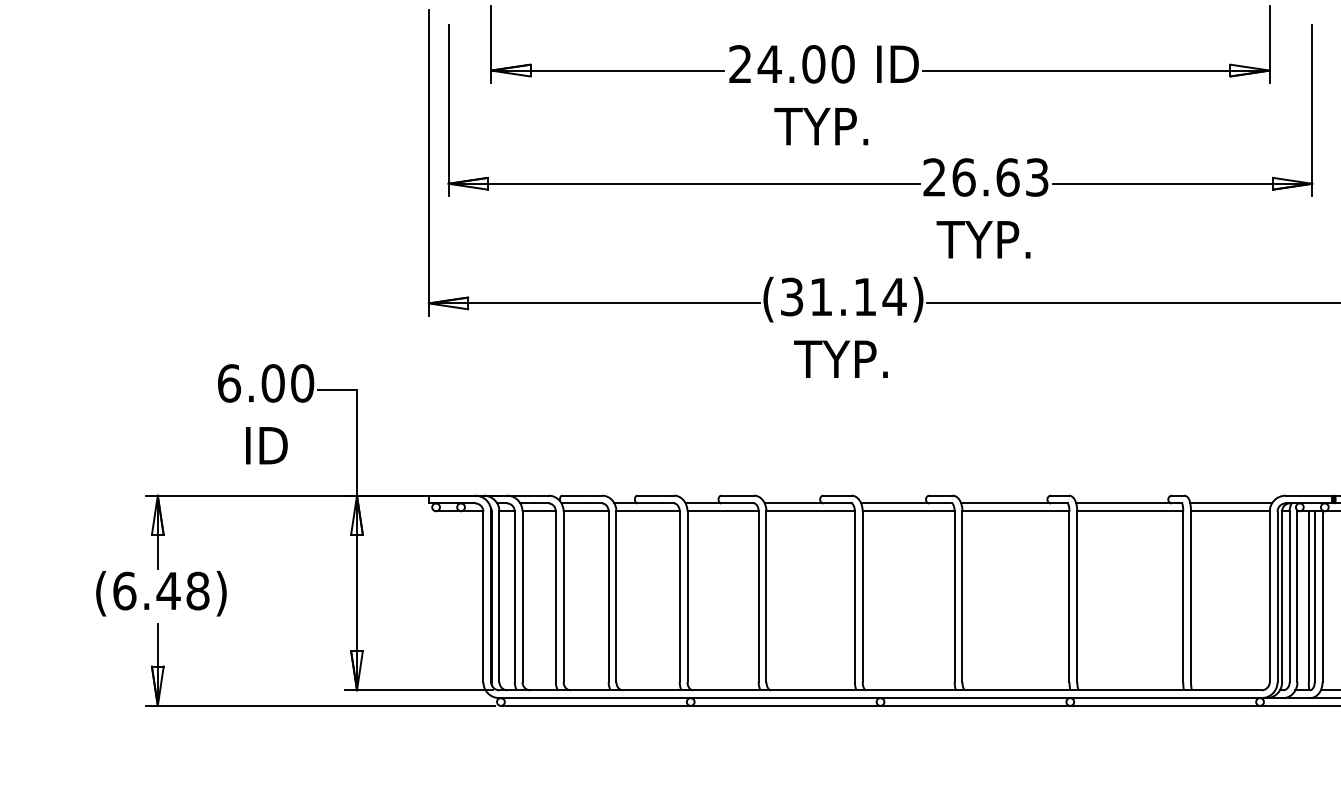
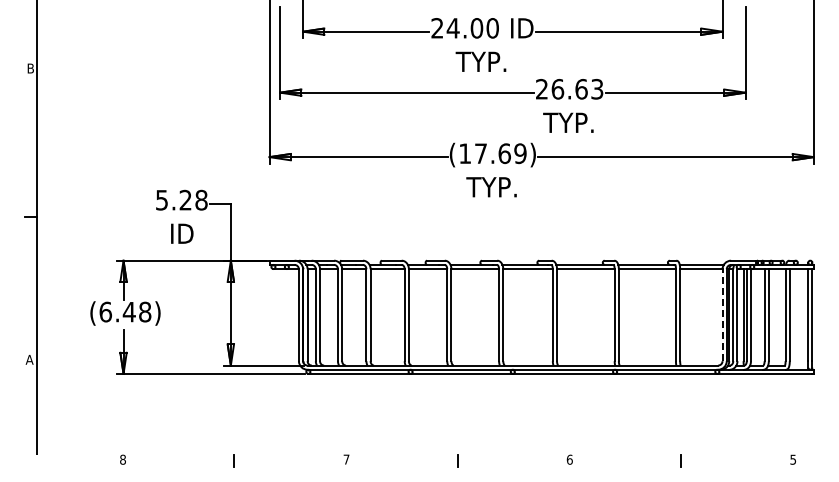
text: (842, 296) -> (492, 153), (31.14) -> (17.69)
text: (265, 382) -> (181, 199), 6.00 -> 5.28
line: (1269, 597) -> (722, 315), solid -> dashed

